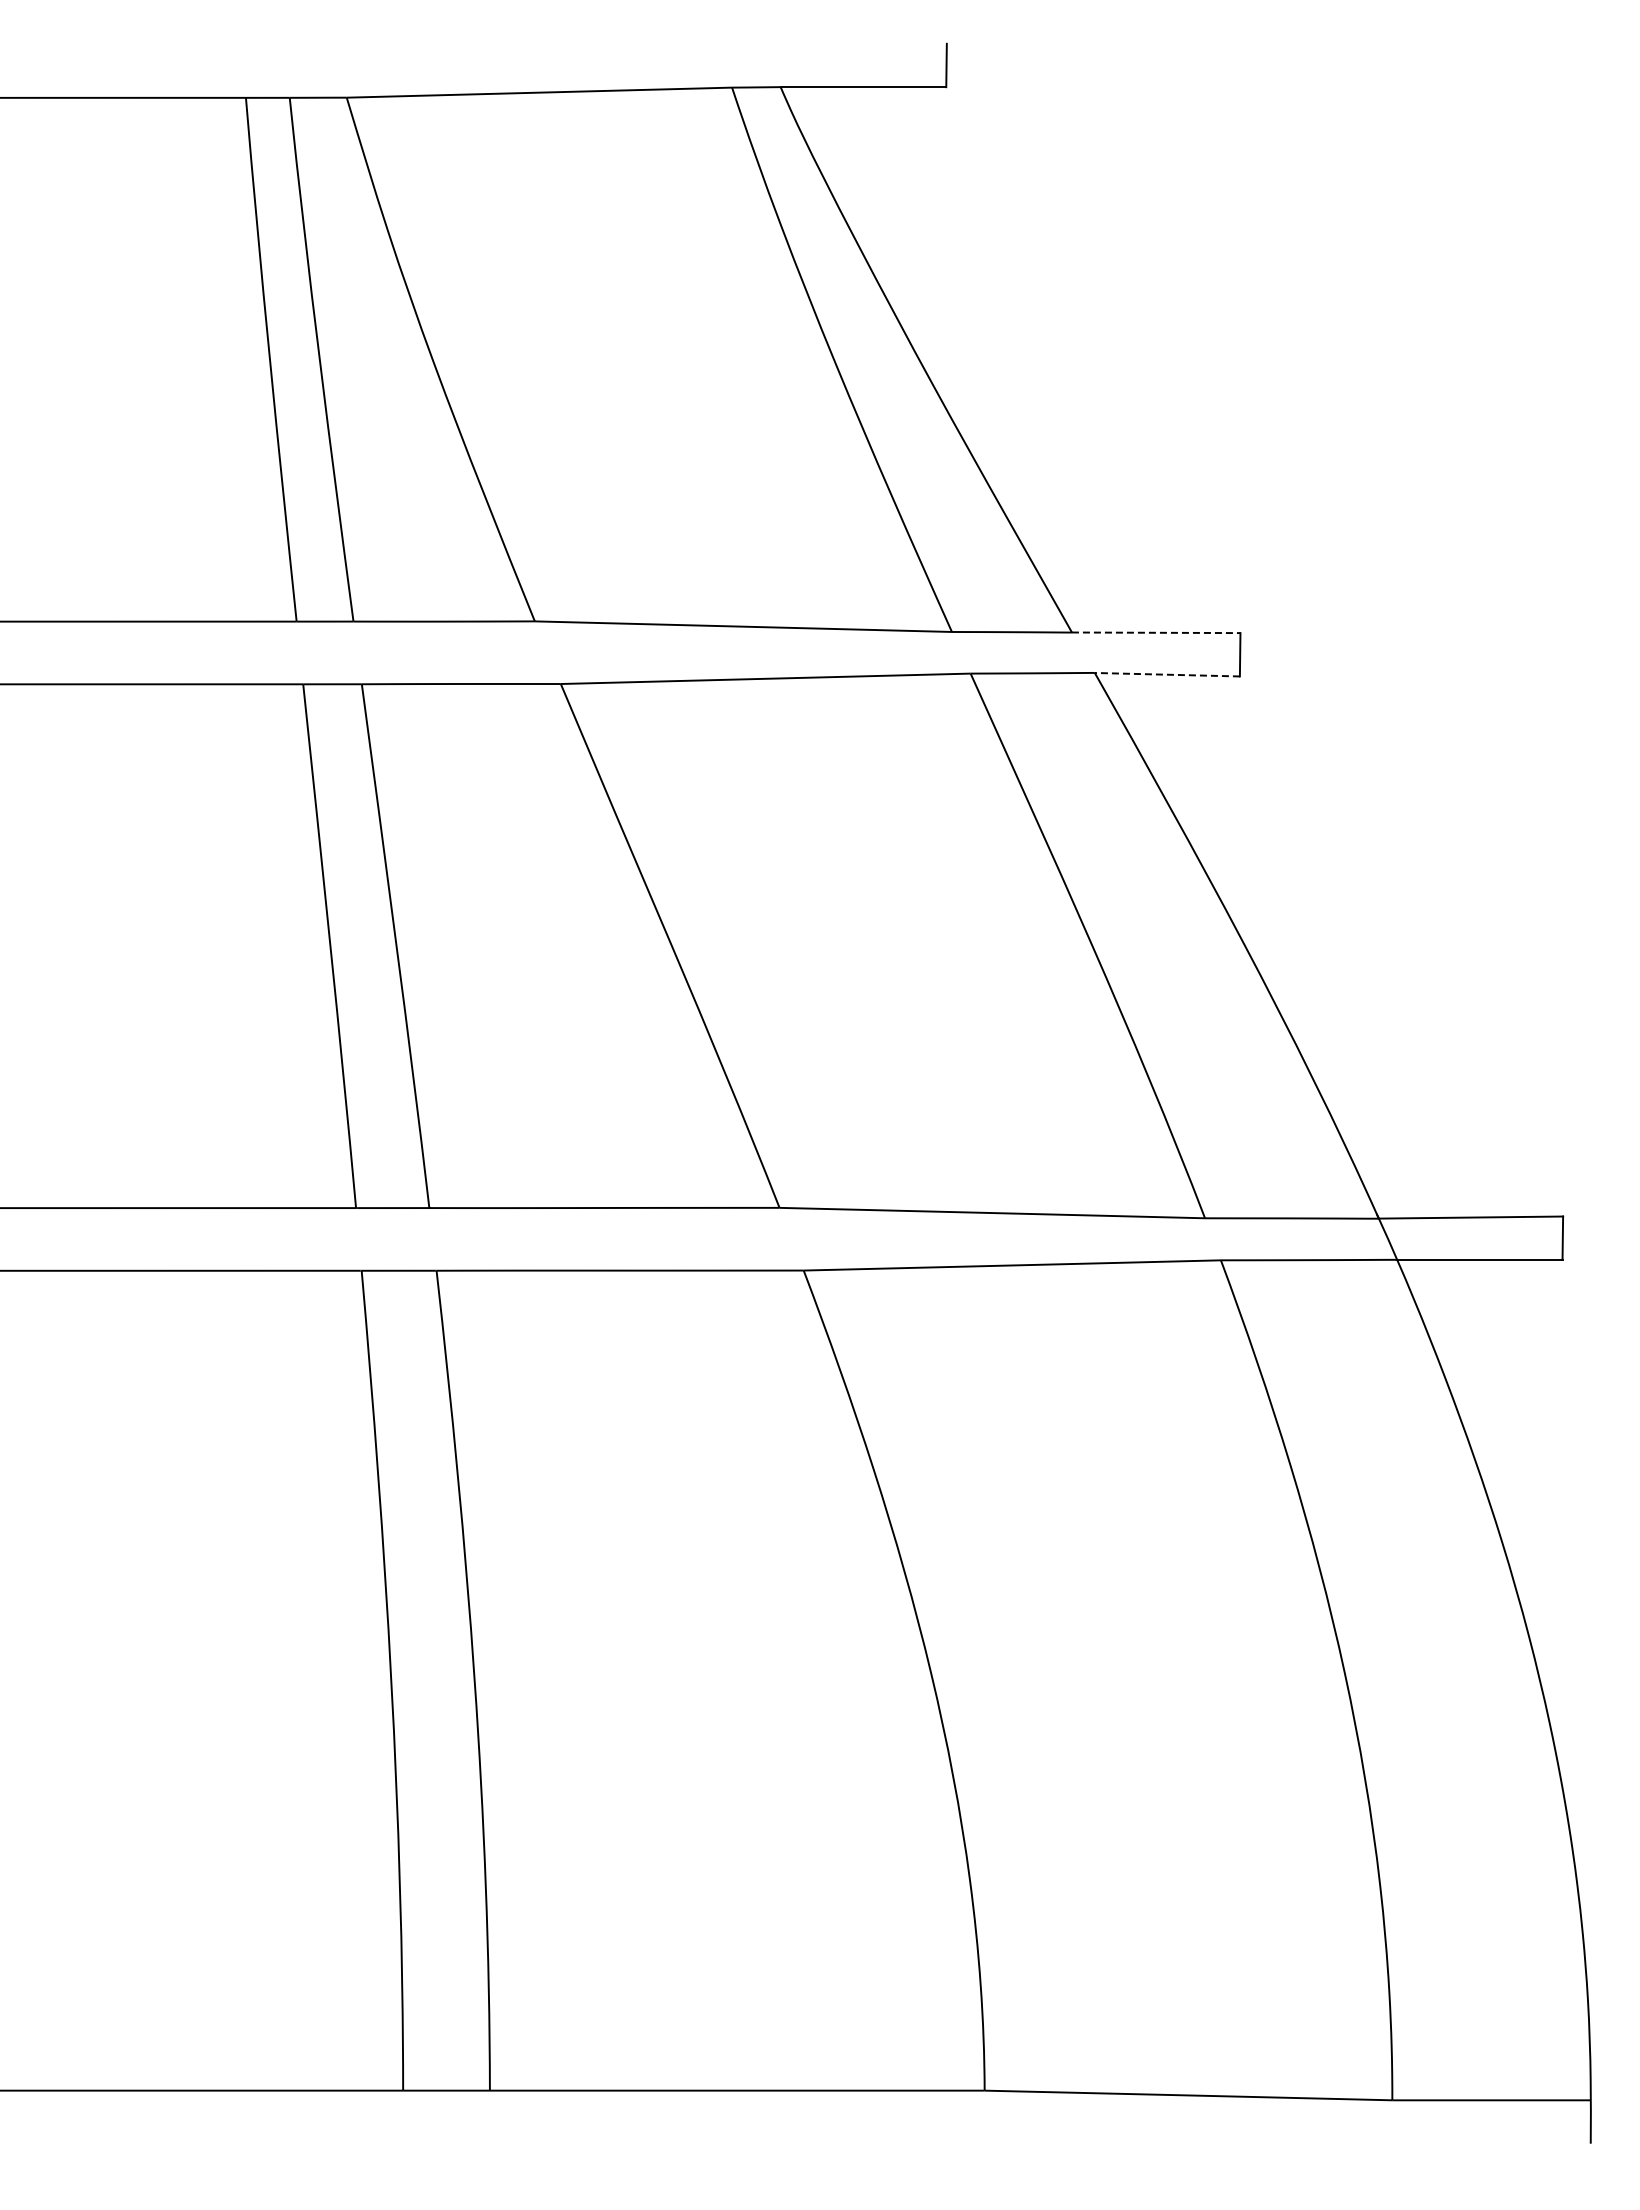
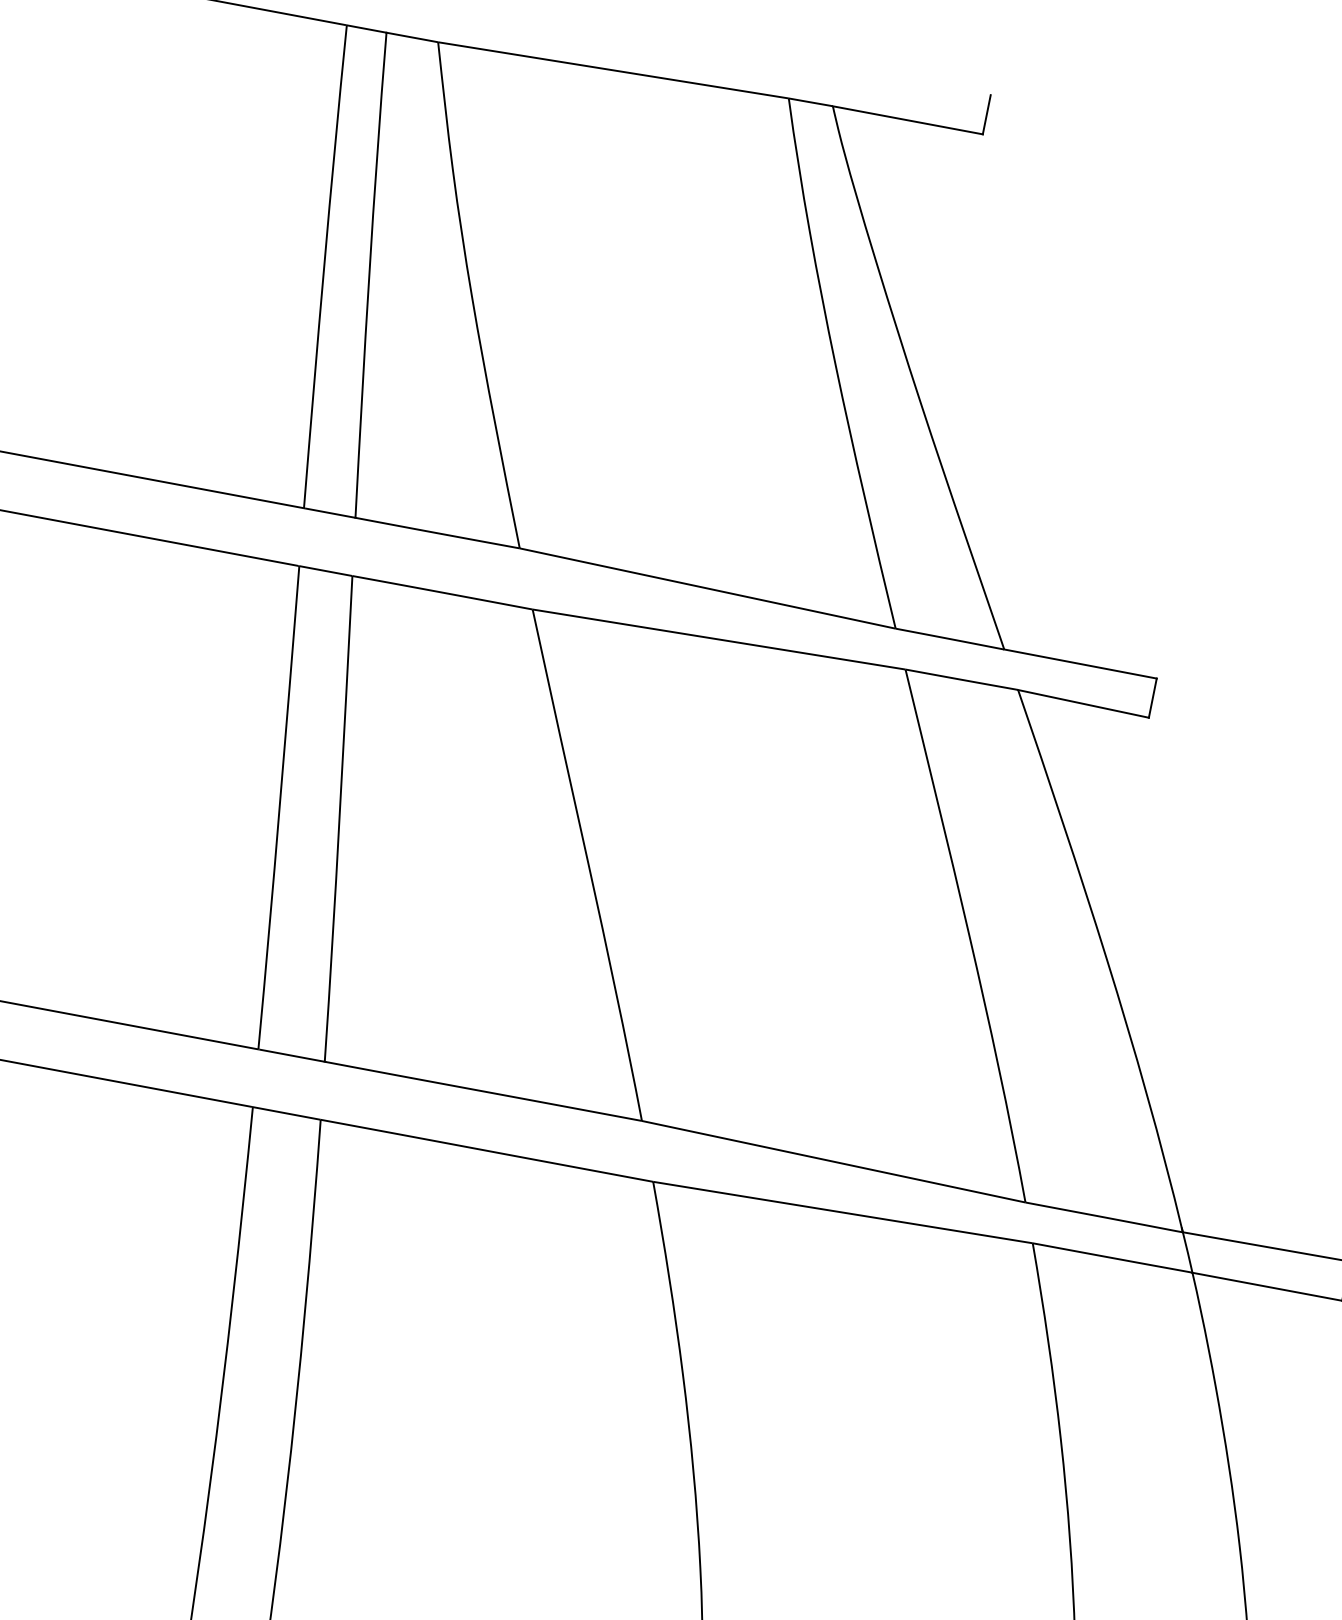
line: (1156, 632) -> (1080, 663), dashed -> solid
line: (1167, 674) -> (1083, 703), dashed -> solid

